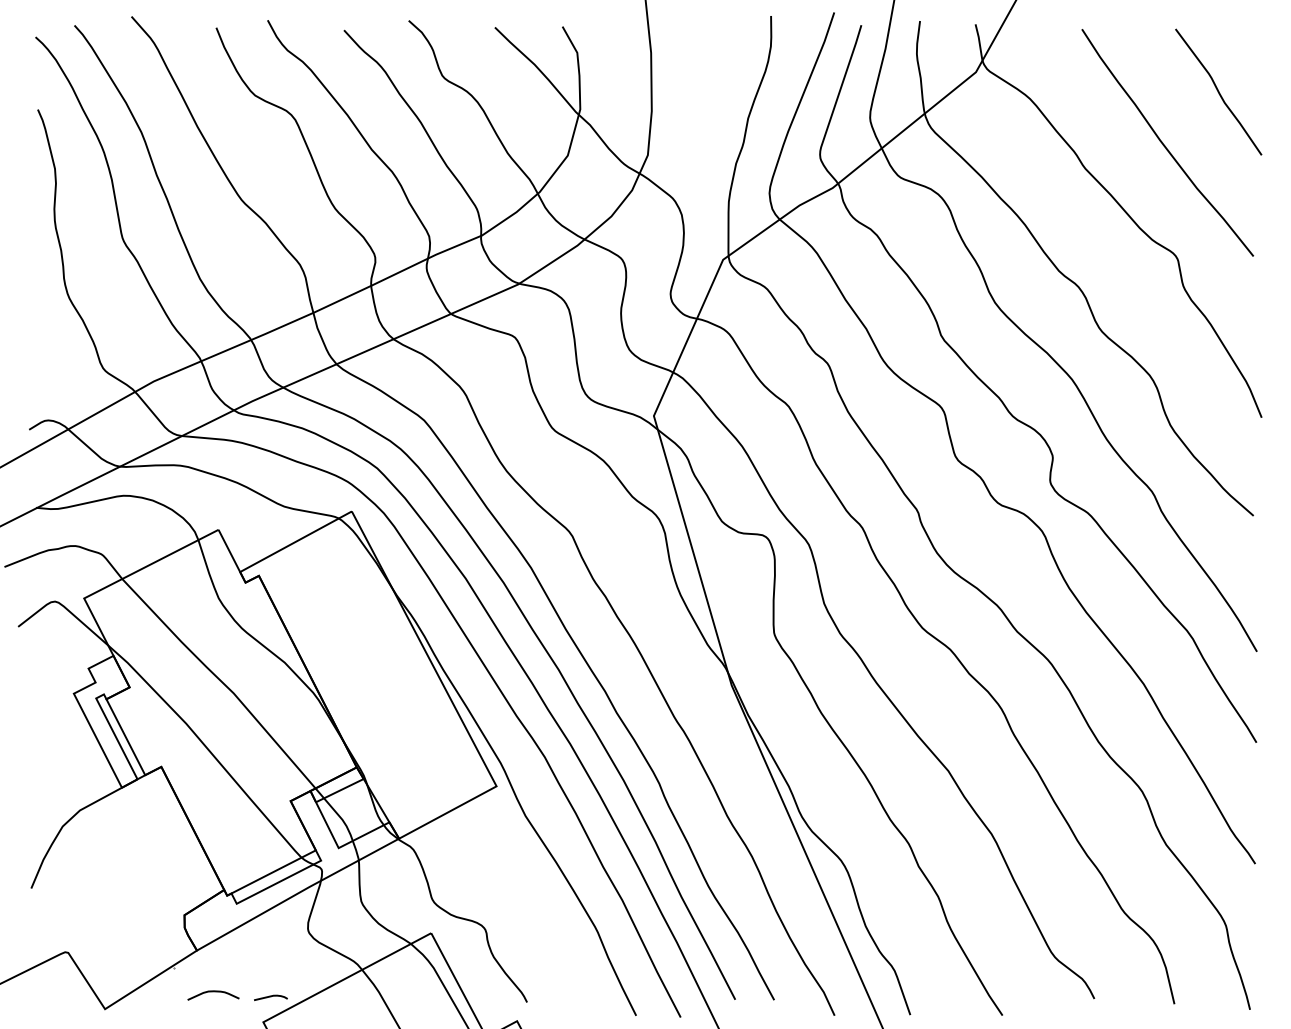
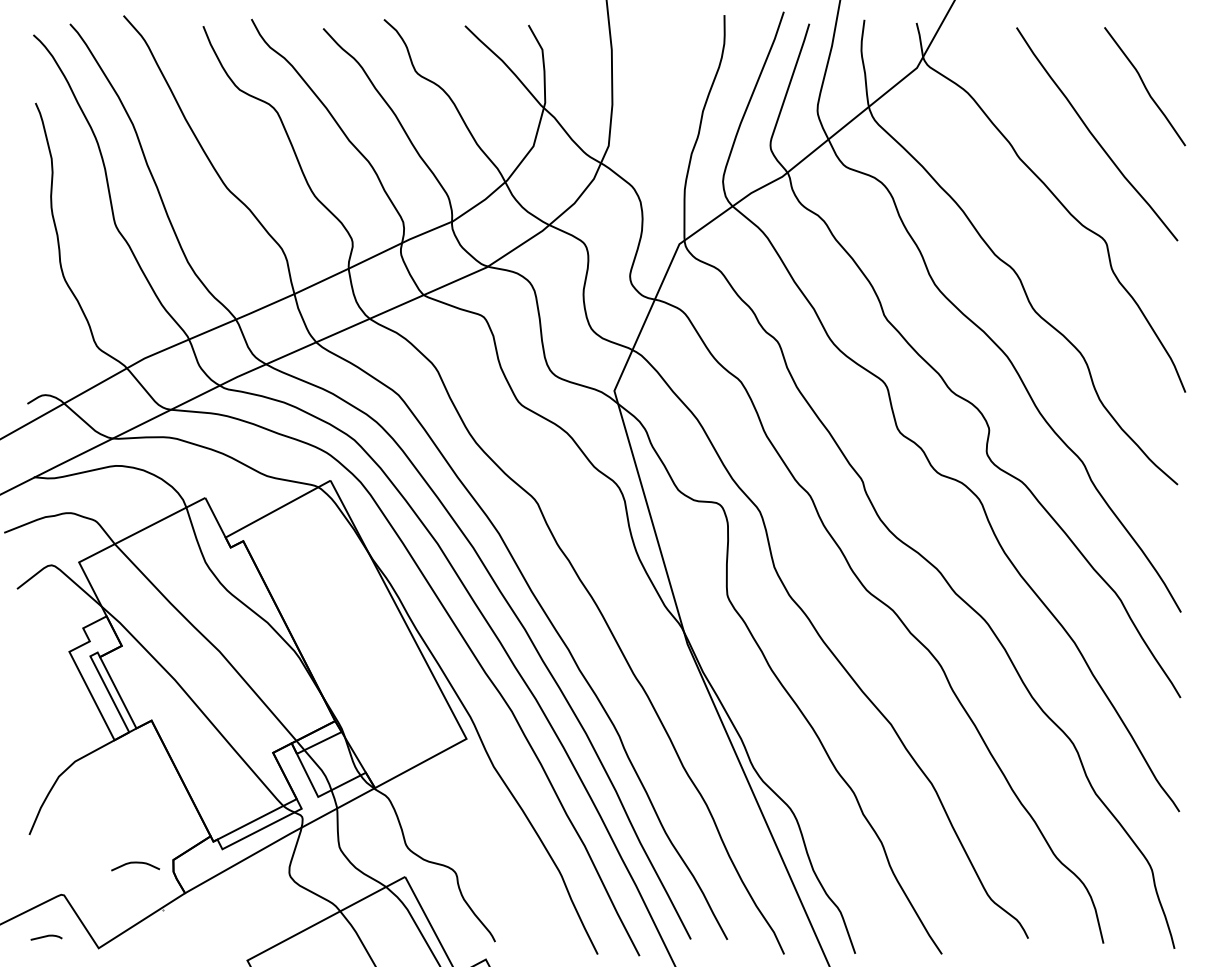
curve: (213, 992) -> (135, 863), moved
curve: (270, 997) -> (46, 937), moved

